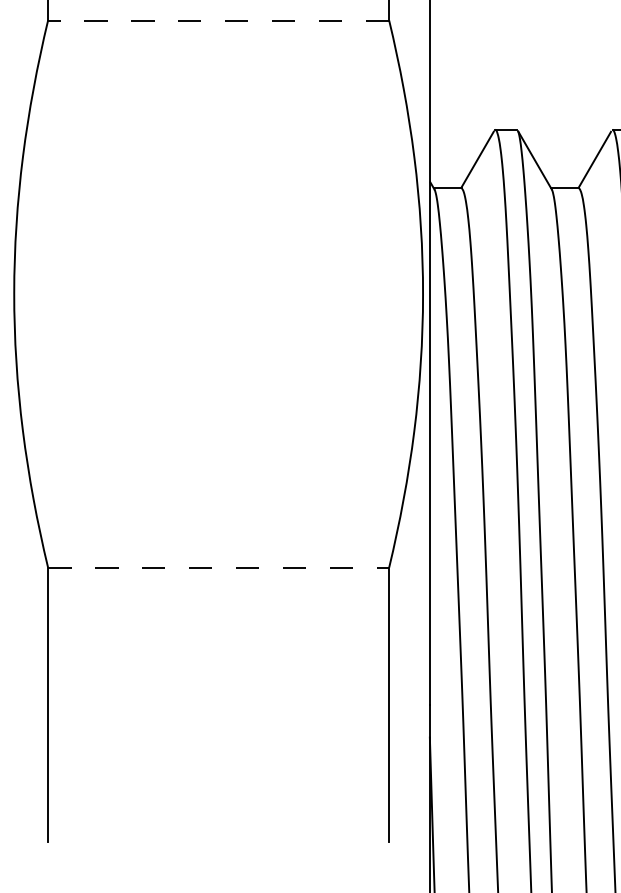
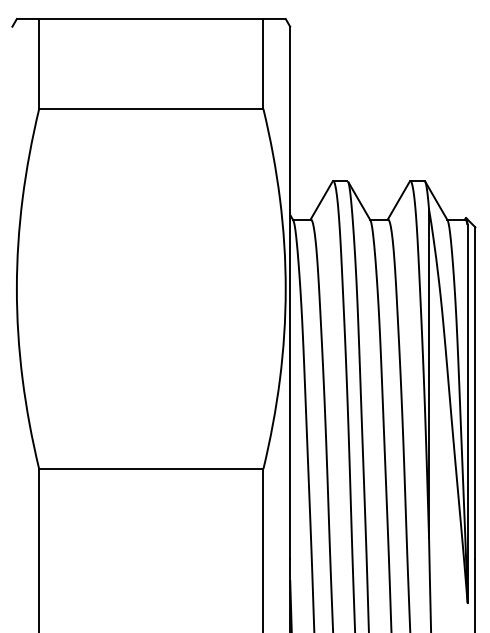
line: (217, 21) -> (150, 109), dashed -> solid
line: (218, 566) -> (151, 468), dashed -> solid

